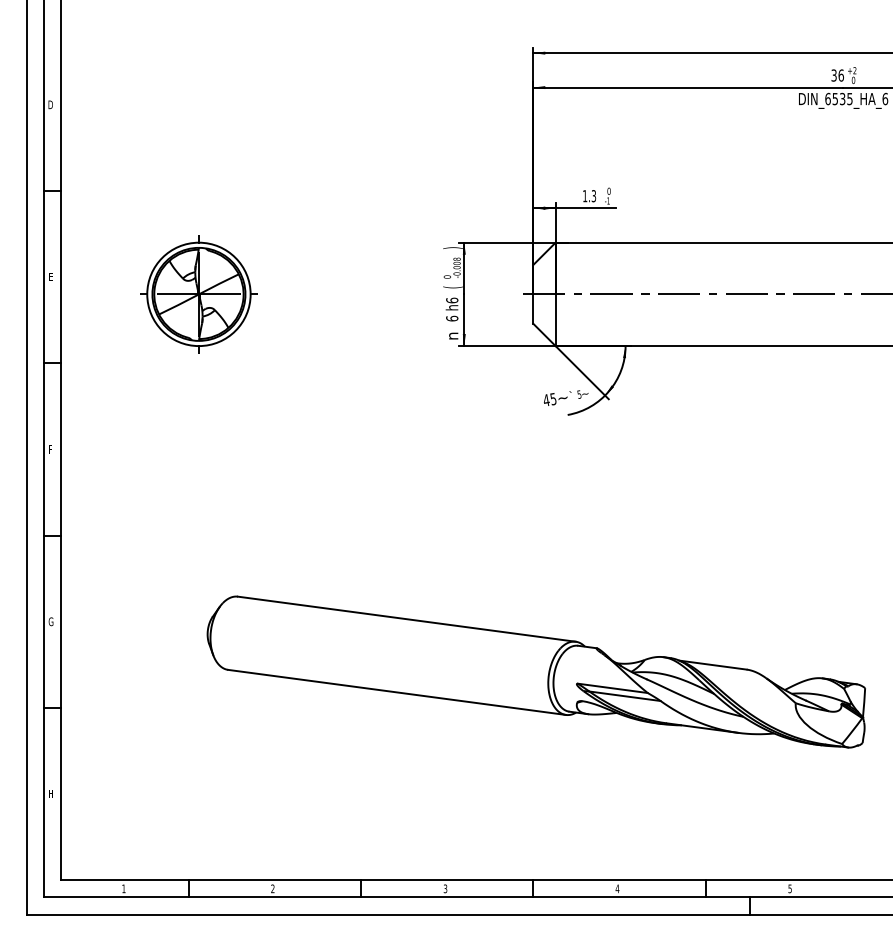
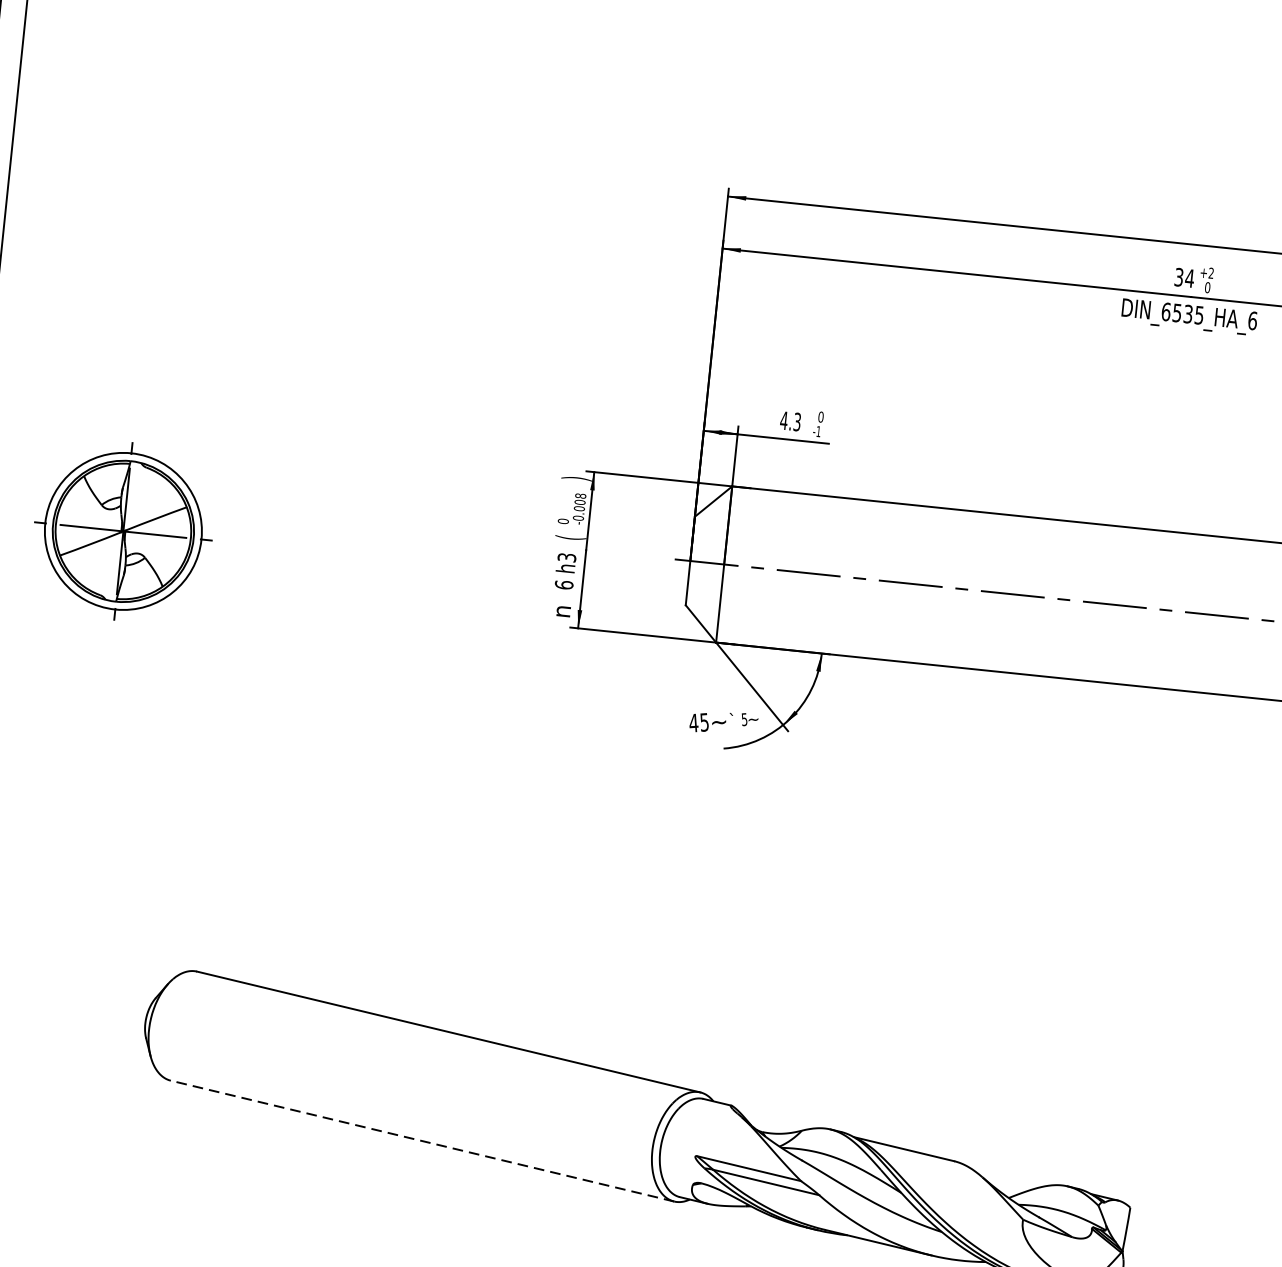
text: (841, 75) -> (1190, 278), 36 -> 34
text: (584, 196) -> (783, 421), 1.3 -> 4.3
part: (198, 294) -> (122, 531), moved
text: (452, 300) -> (567, 557), h6 -> h3
line: (396, 692) -> (421, 1141), solid -> dashed

